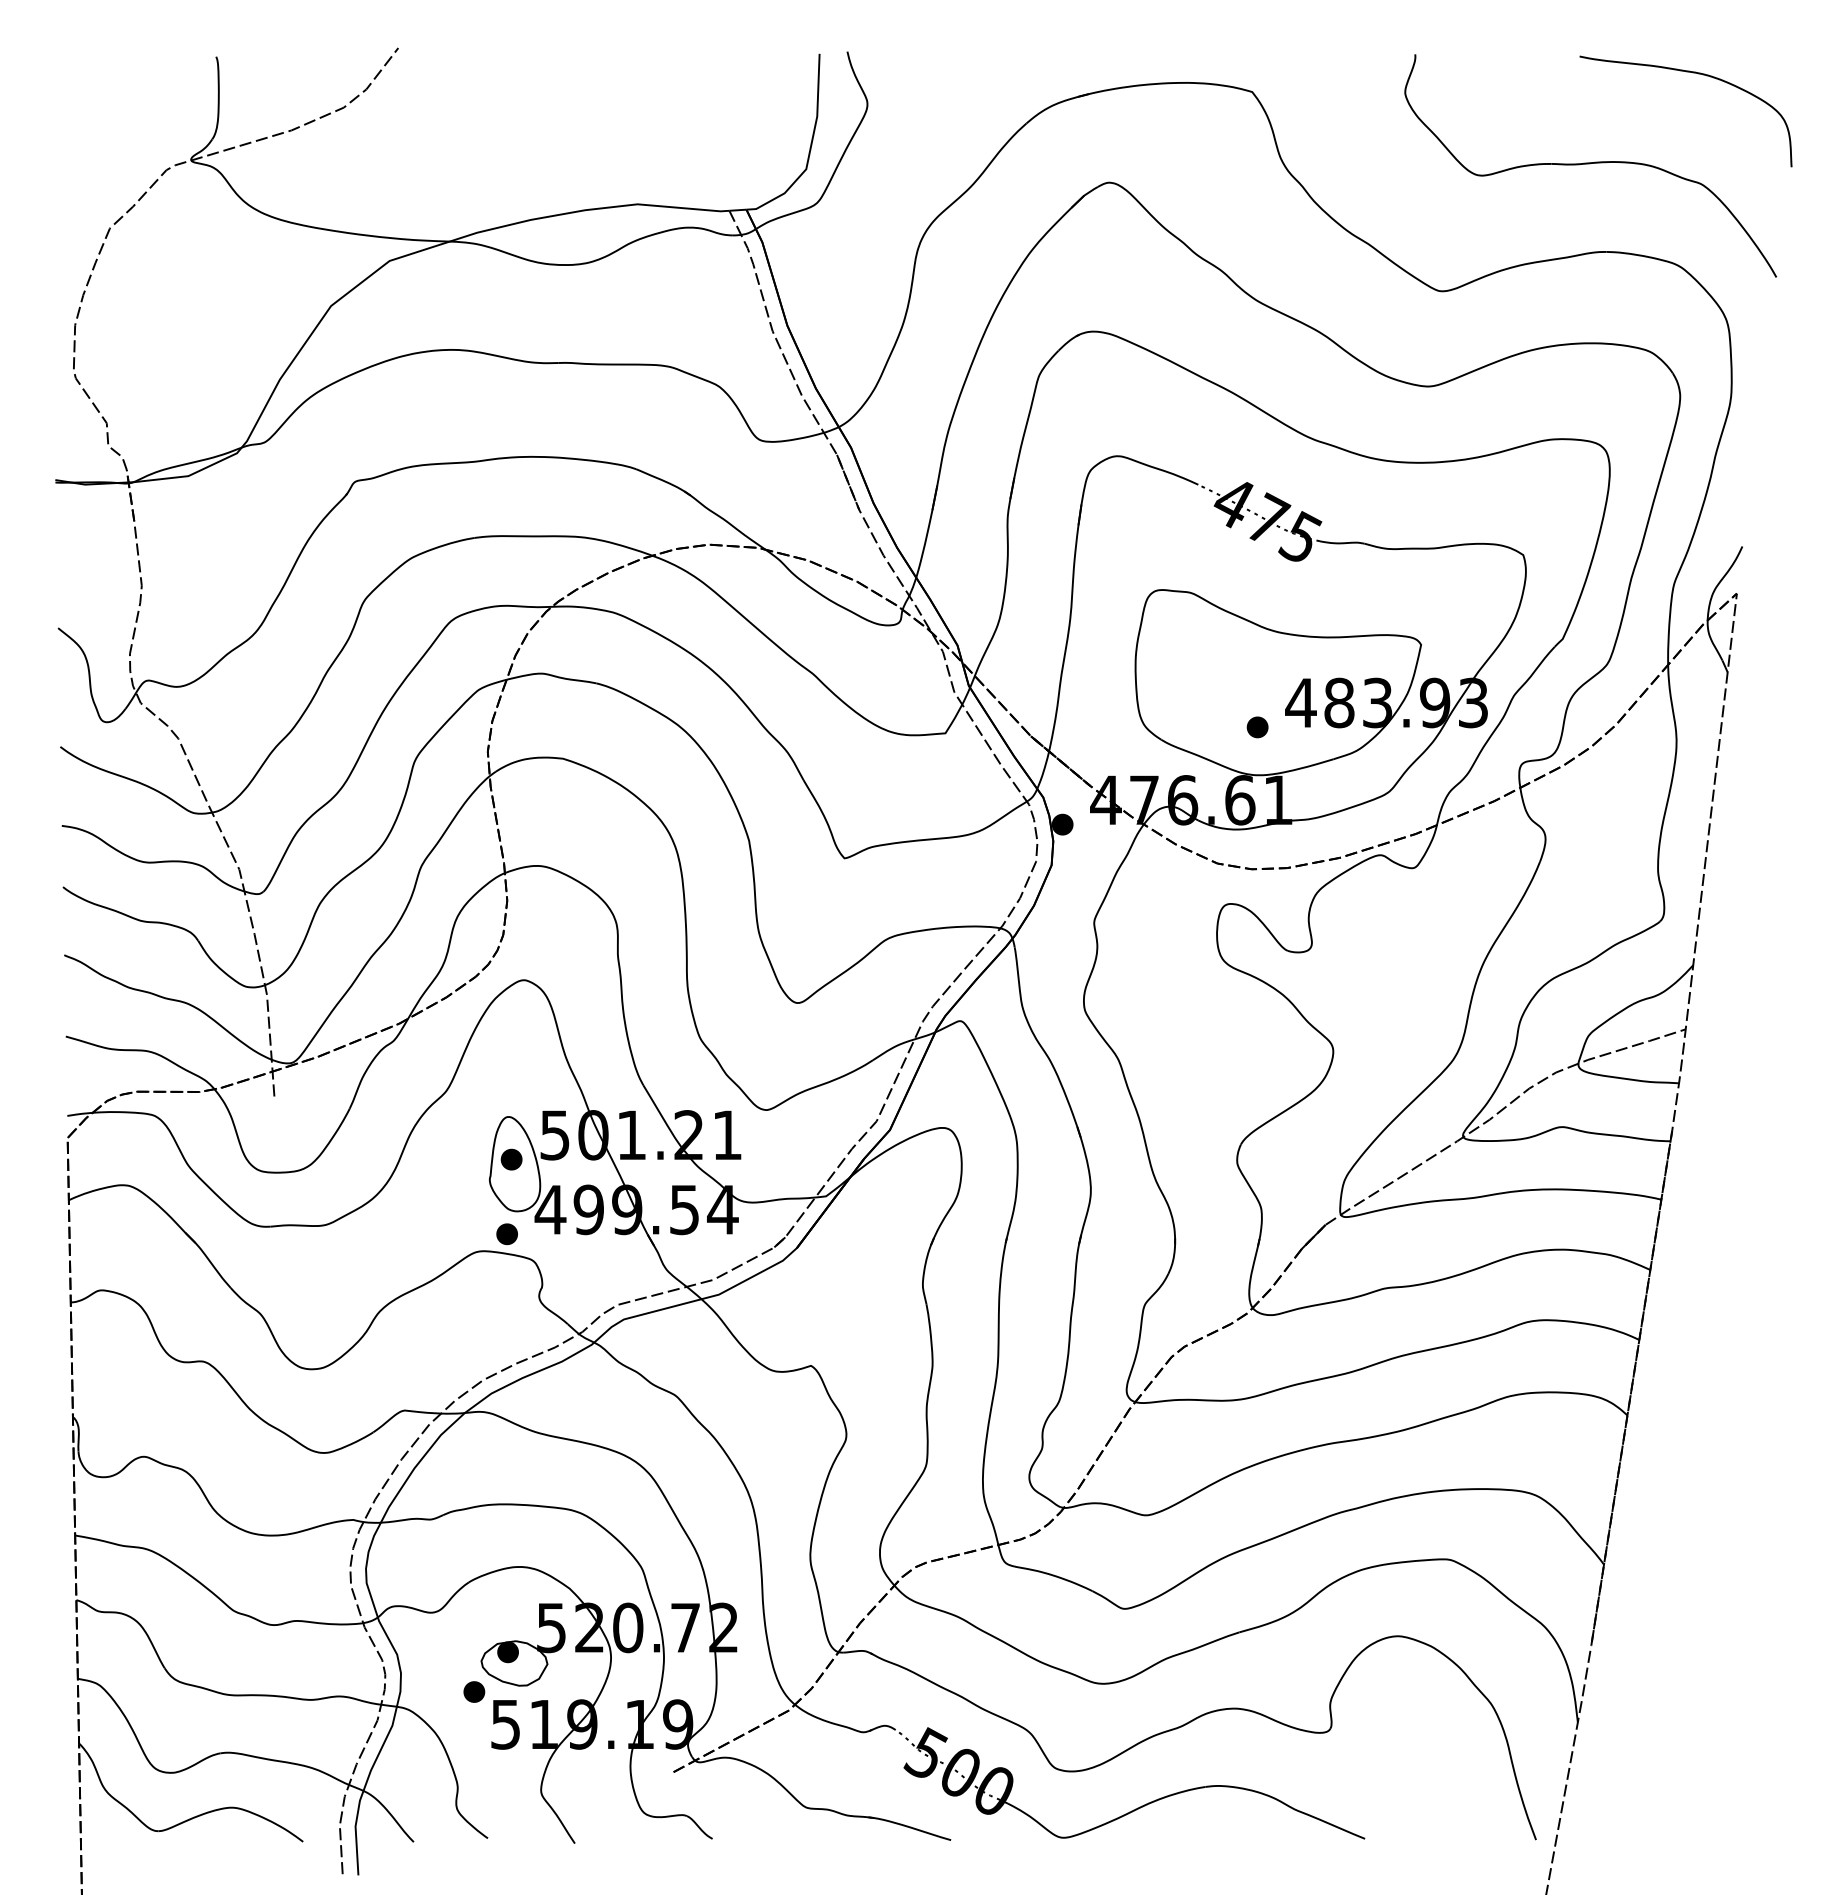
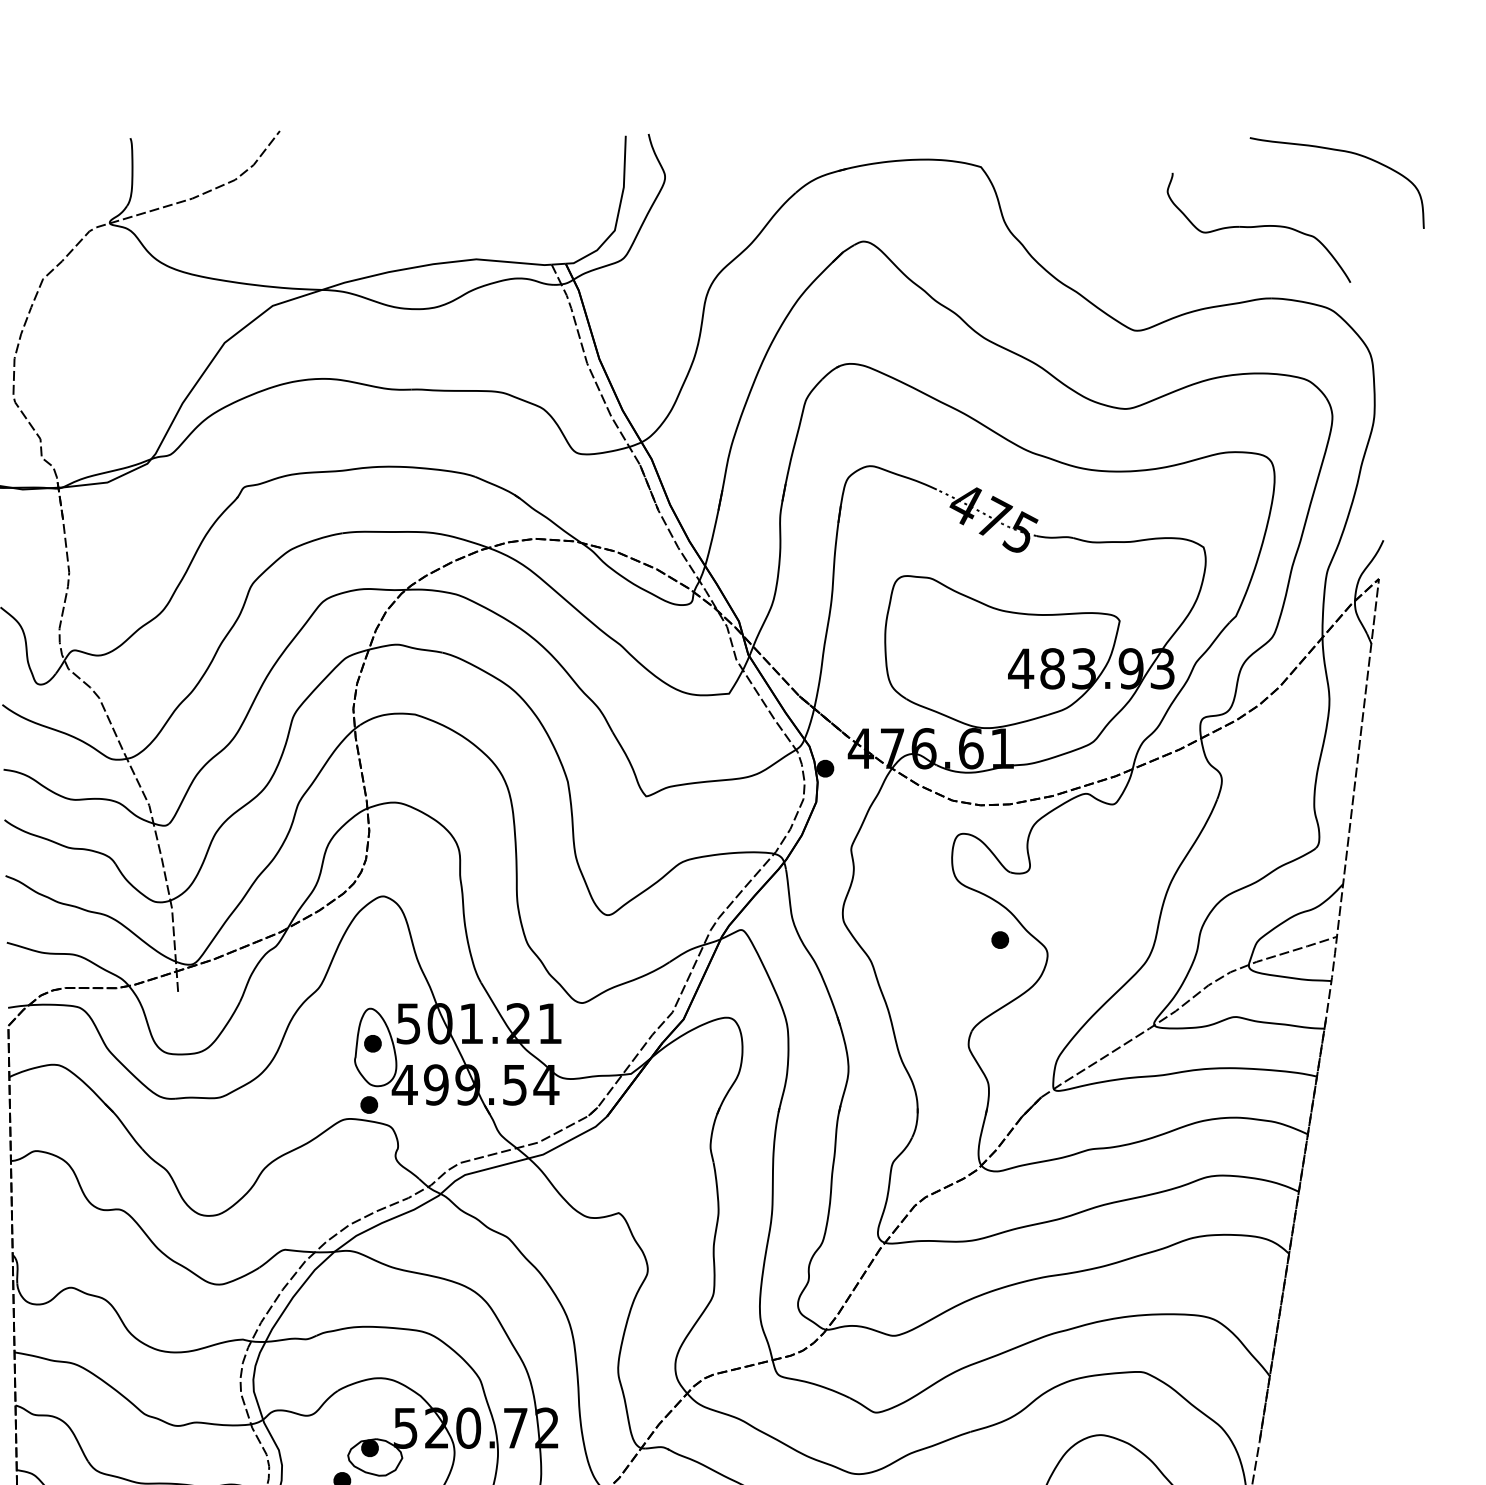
part: (1590, 165) -> (1258, 227), size x0.6
part: (1257, 727) -> (1000, 940), moved

